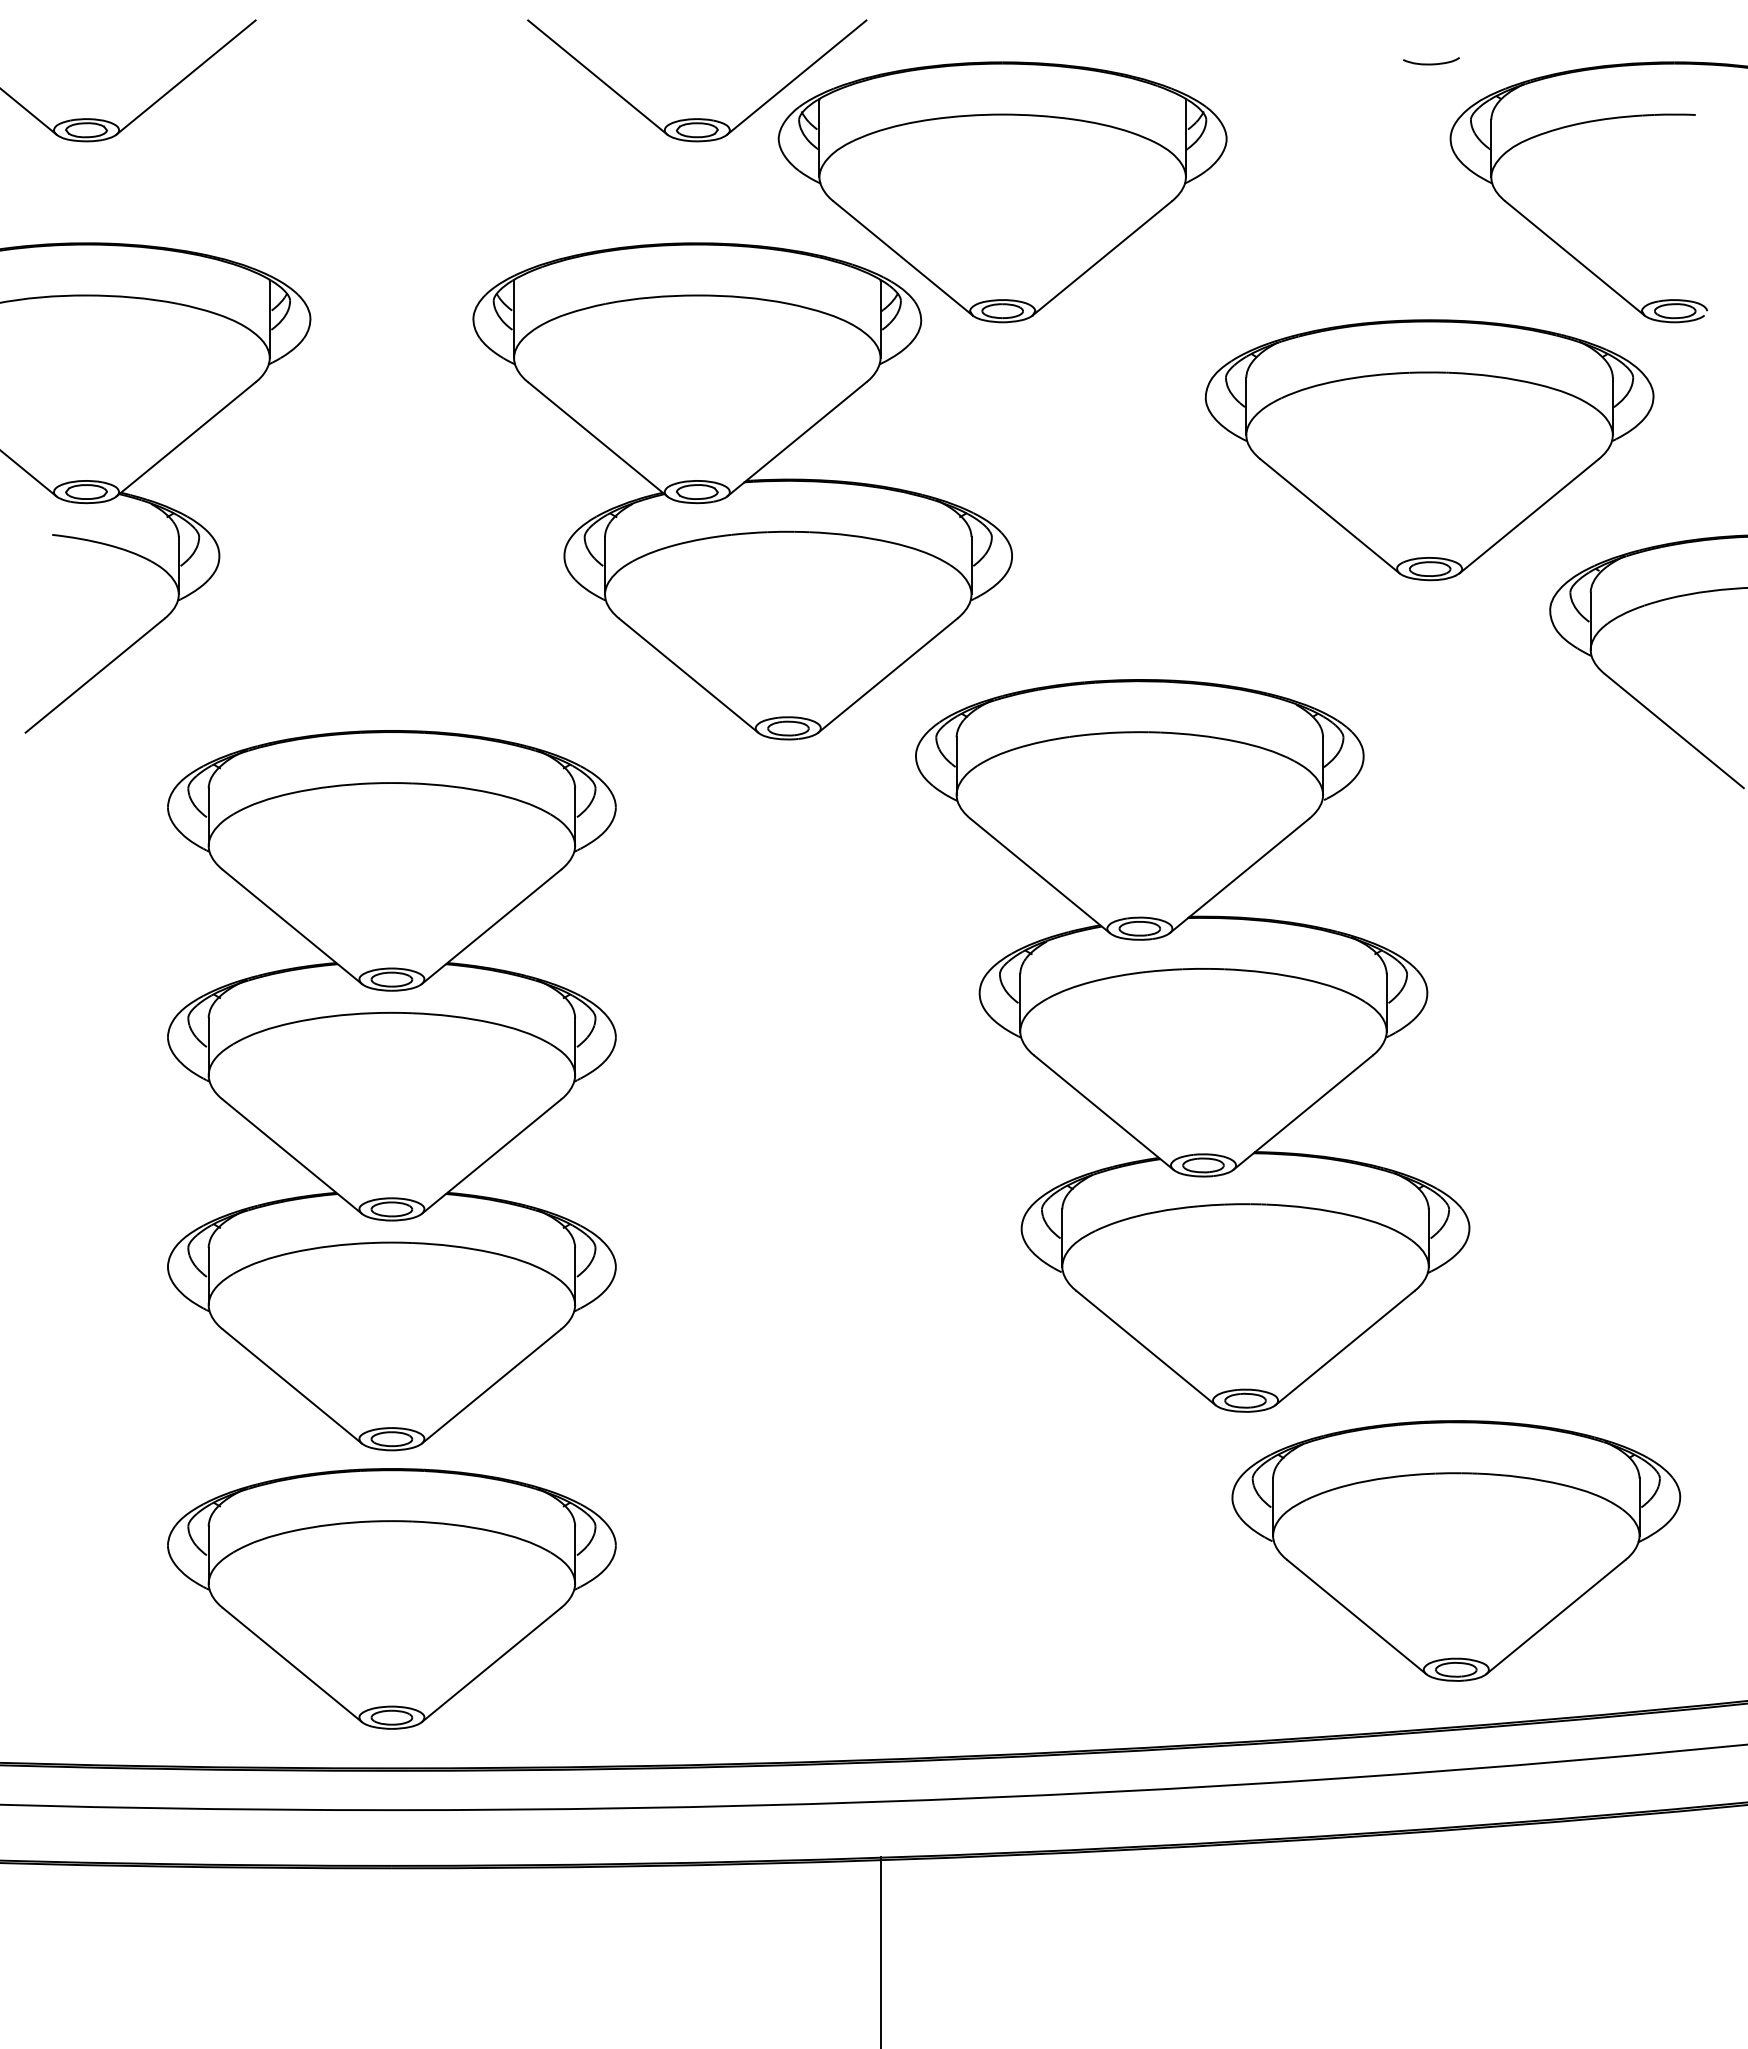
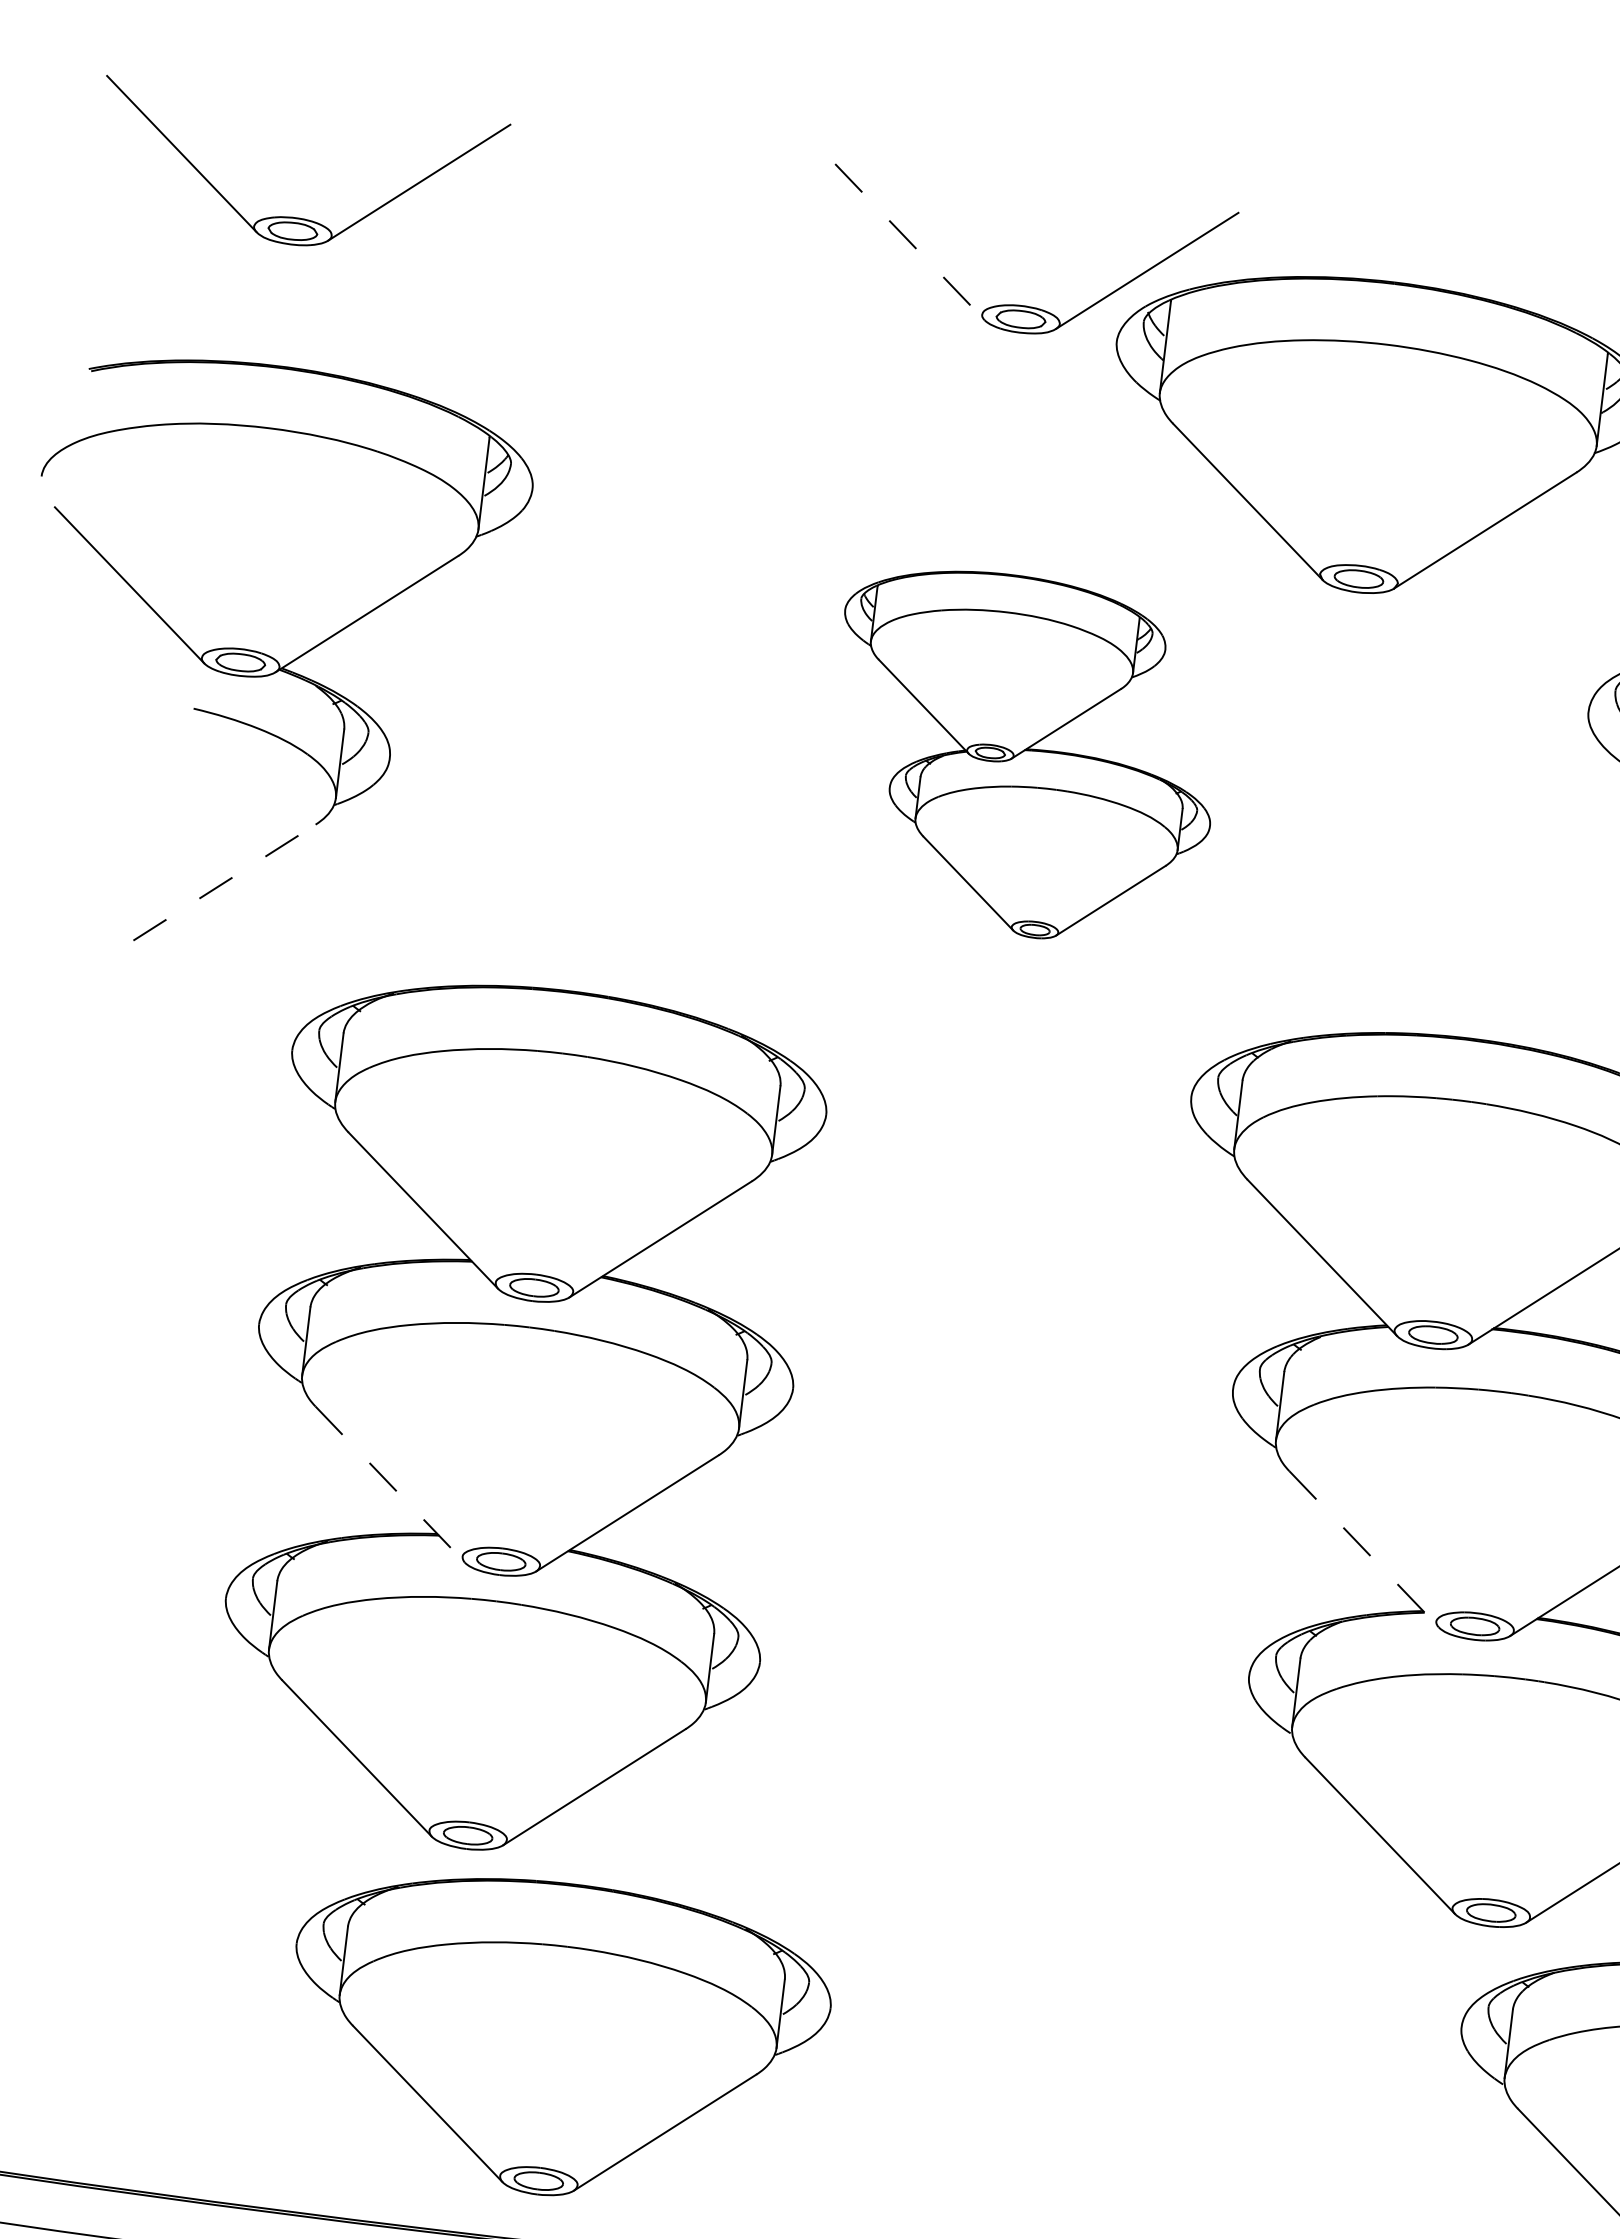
line: (597, 77) -> (909, 242), solid -> dashed
part: (742, 491) -> (1022, 756), size x0.6
line: (95, 675) -> (224, 882), solid -> dashed
line: (1103, 1112) -> (1363, 1548), solid -> dashed
line: (292, 1156) -> (390, 1484), solid -> dashed
part: (391, 1598) -> (555, 2038), moved

